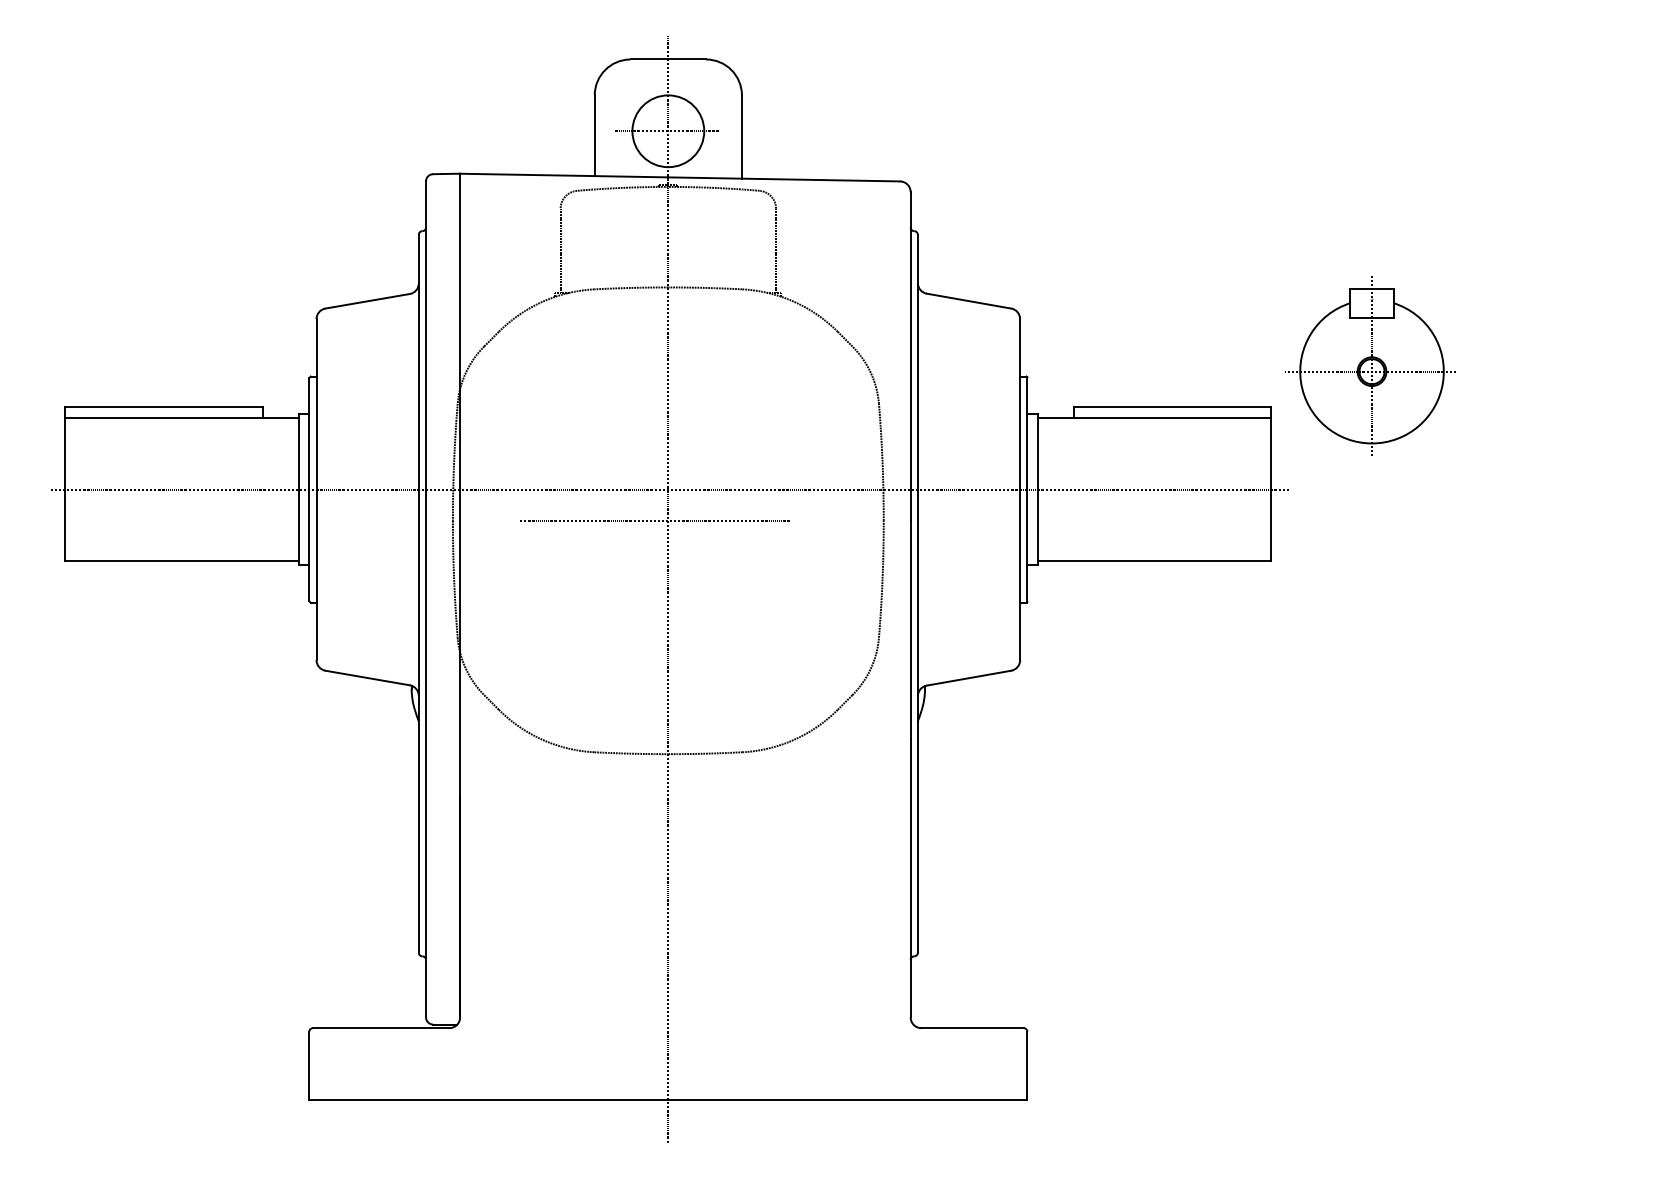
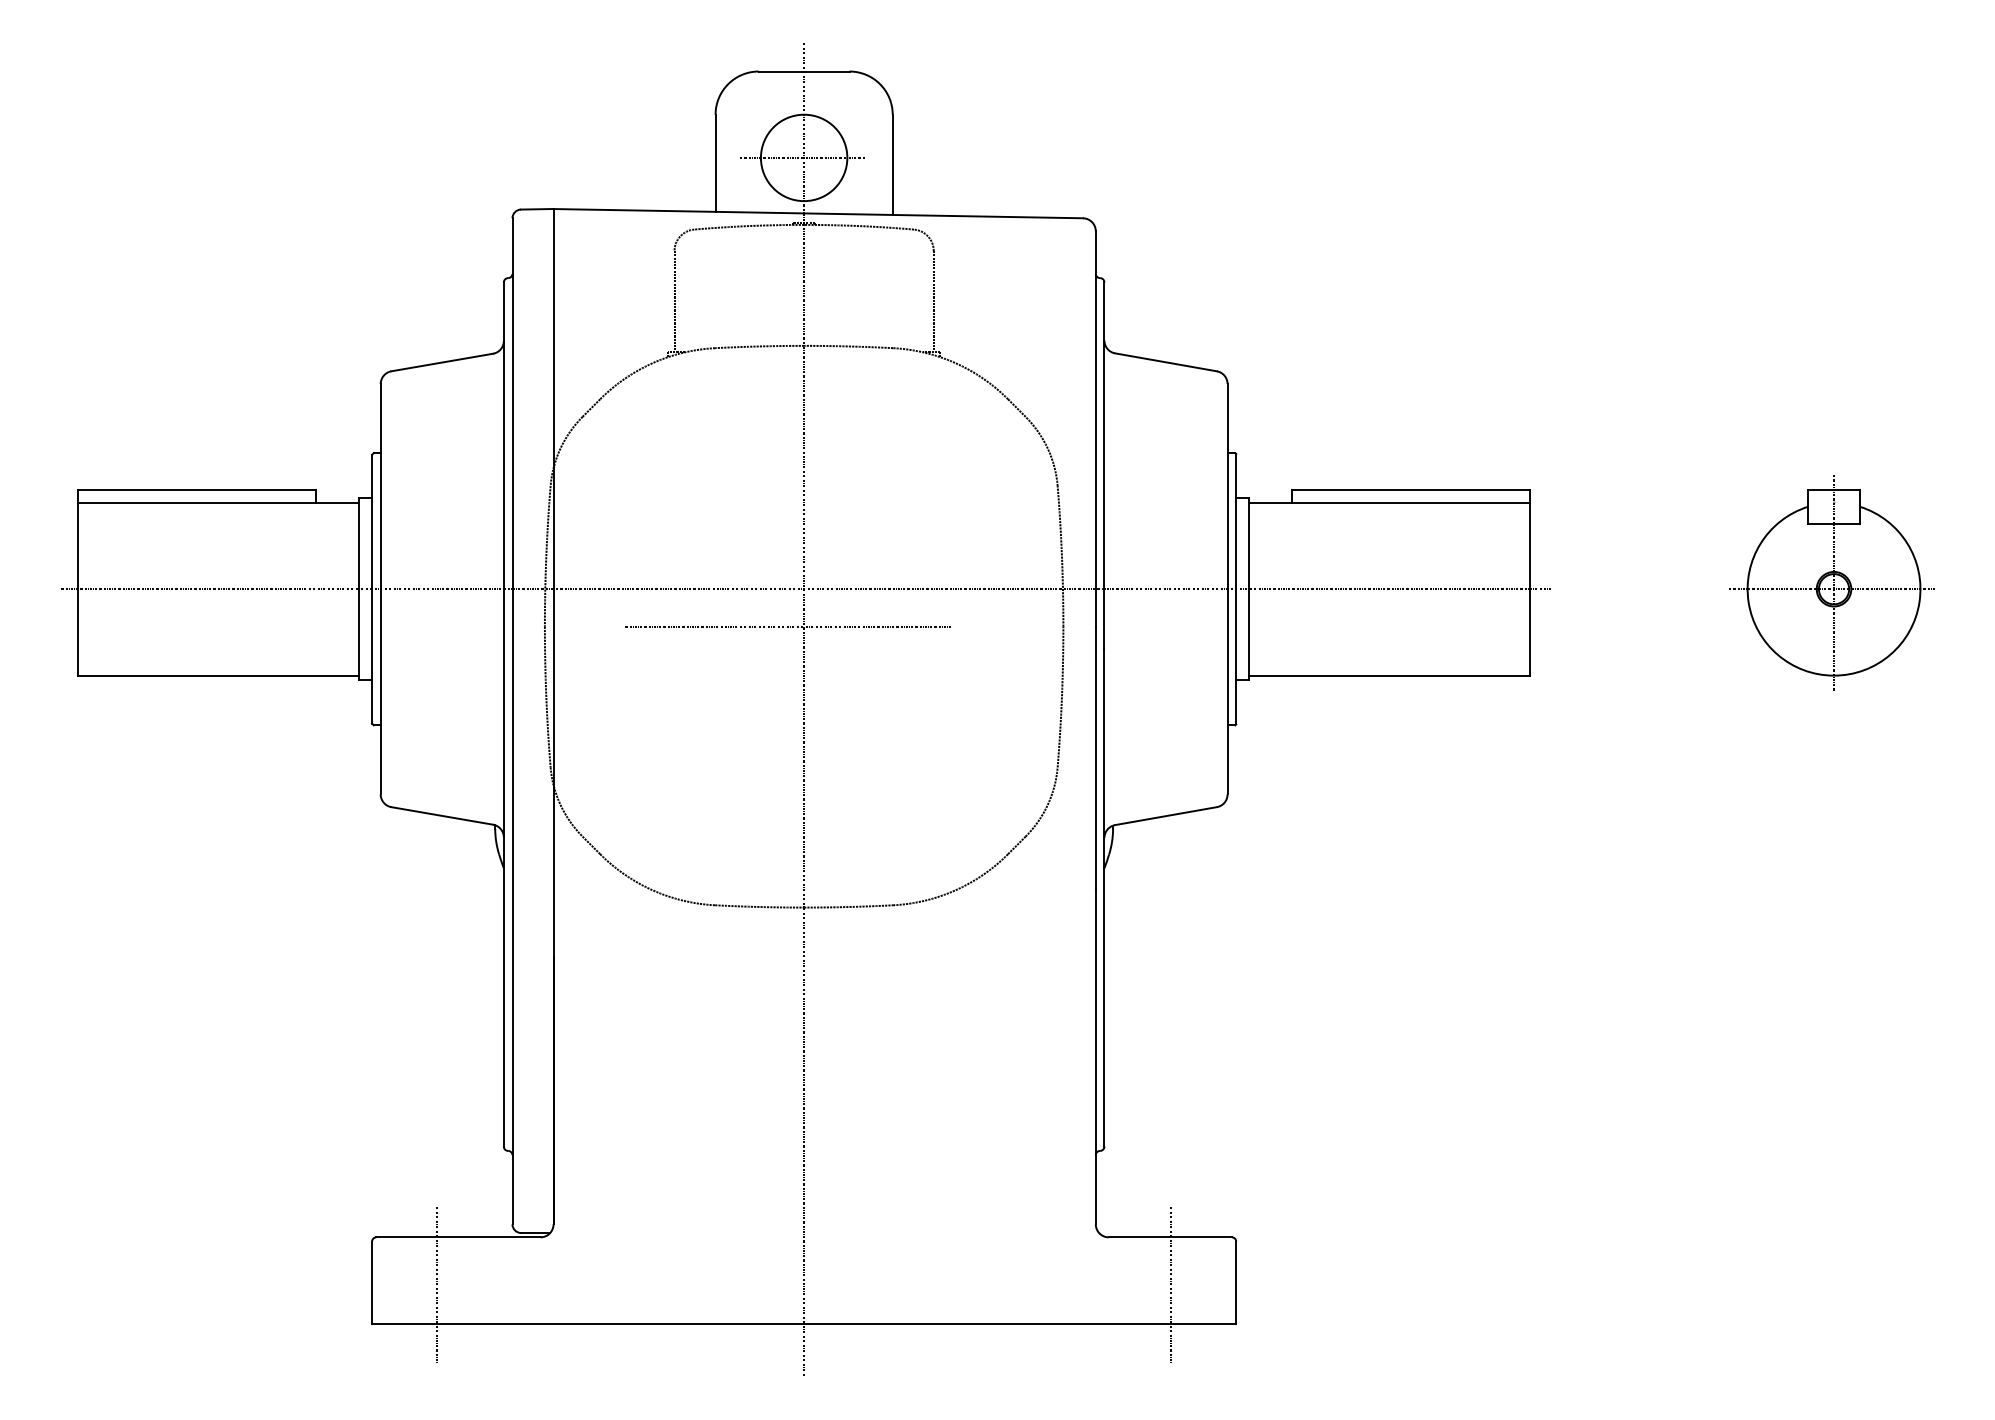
part: (1369, 366) -> (1831, 582), moved
line: (362, 1067) -> (436, 1284), added
line: (973, 1067) -> (1171, 1284), added

